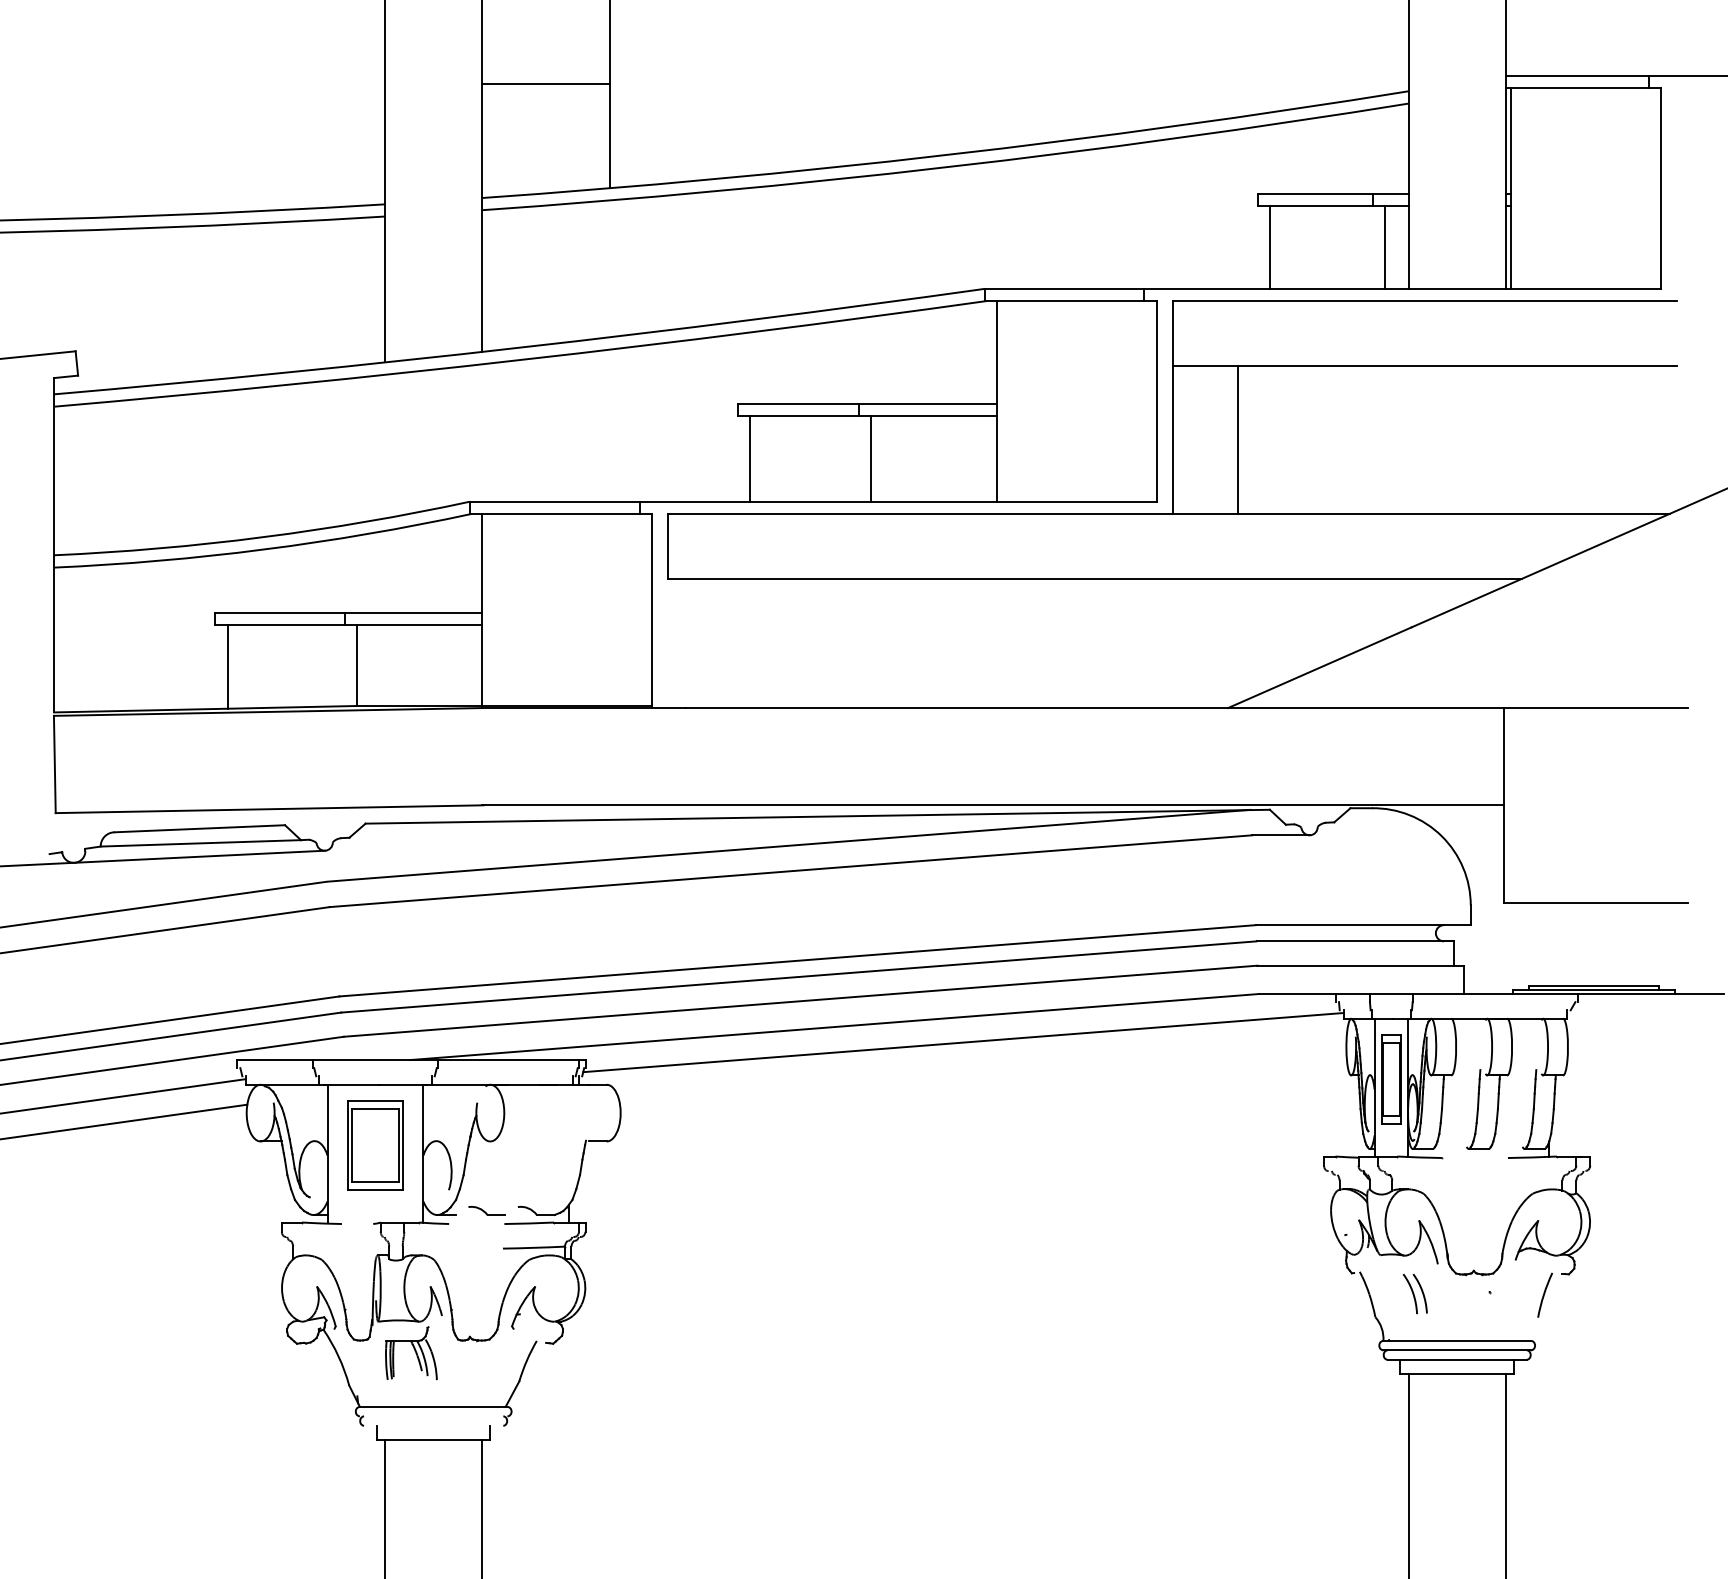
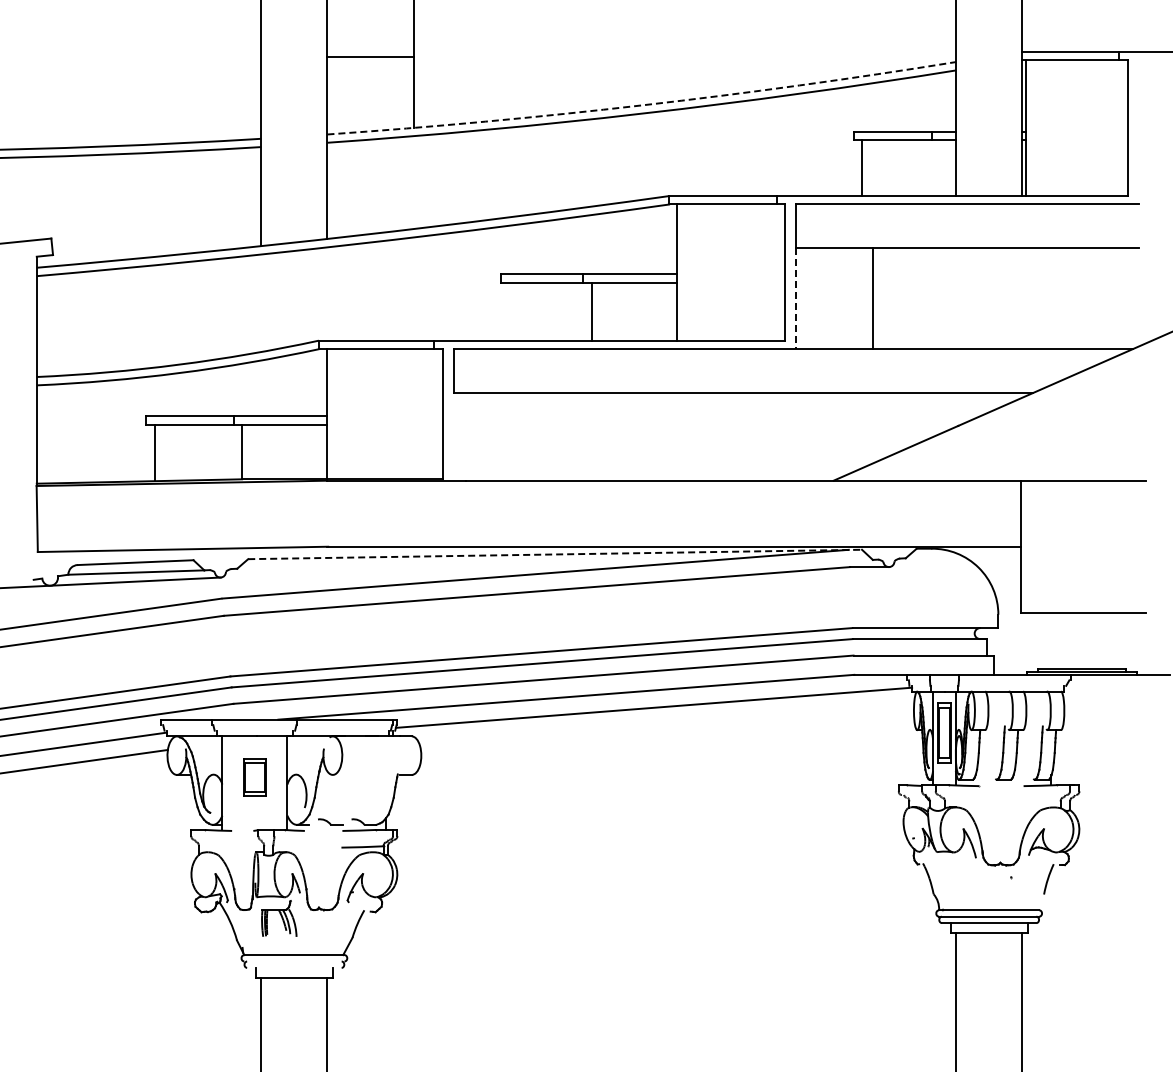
arc: (946, 155) -> (642, 105), solid -> dashed
line: (1385, 248) -> (940, 168), removed
line: (1238, 439) -> (873, 298), moved
line: (1173, 441) -> (796, 299), solid -> dashed
line: (750, 458) -> (509, 311), removed
line: (818, 816) -> (555, 554), solid -> dashed
part: (374, 1145) -> (254, 777), size x0.6
part: (1414, 1294) -> (960, 878), removed

